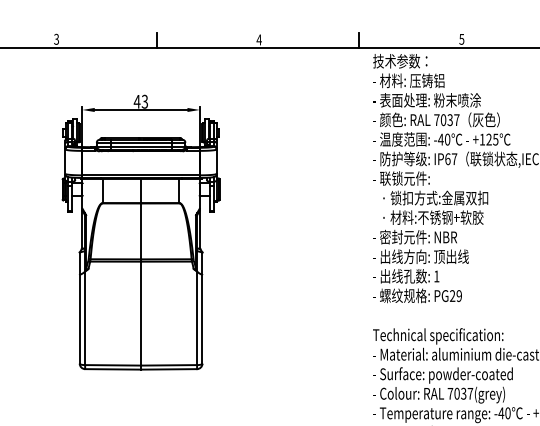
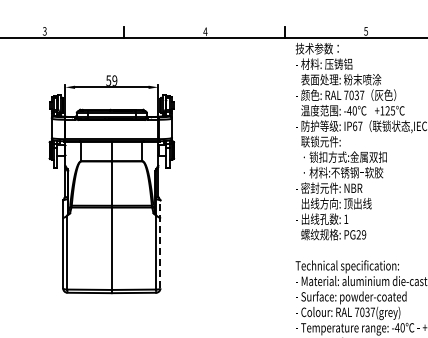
text: (140, 101) -> (111, 80), 43 -> 59
line: (202, 306) -> (160, 243), solid -> dashed

